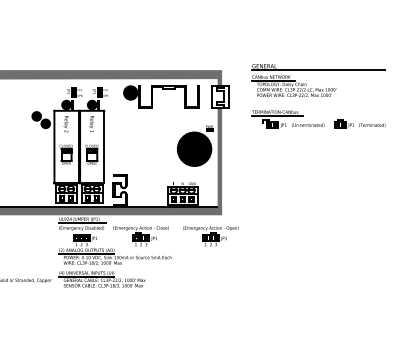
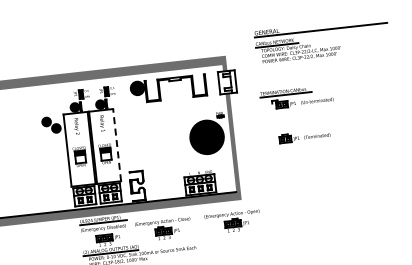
part: (318, 88) -> (322, 48), moved
part: (359, 123) -> (304, 135), moved
line: (104, 146) -> (117, 144), solid -> dashed

